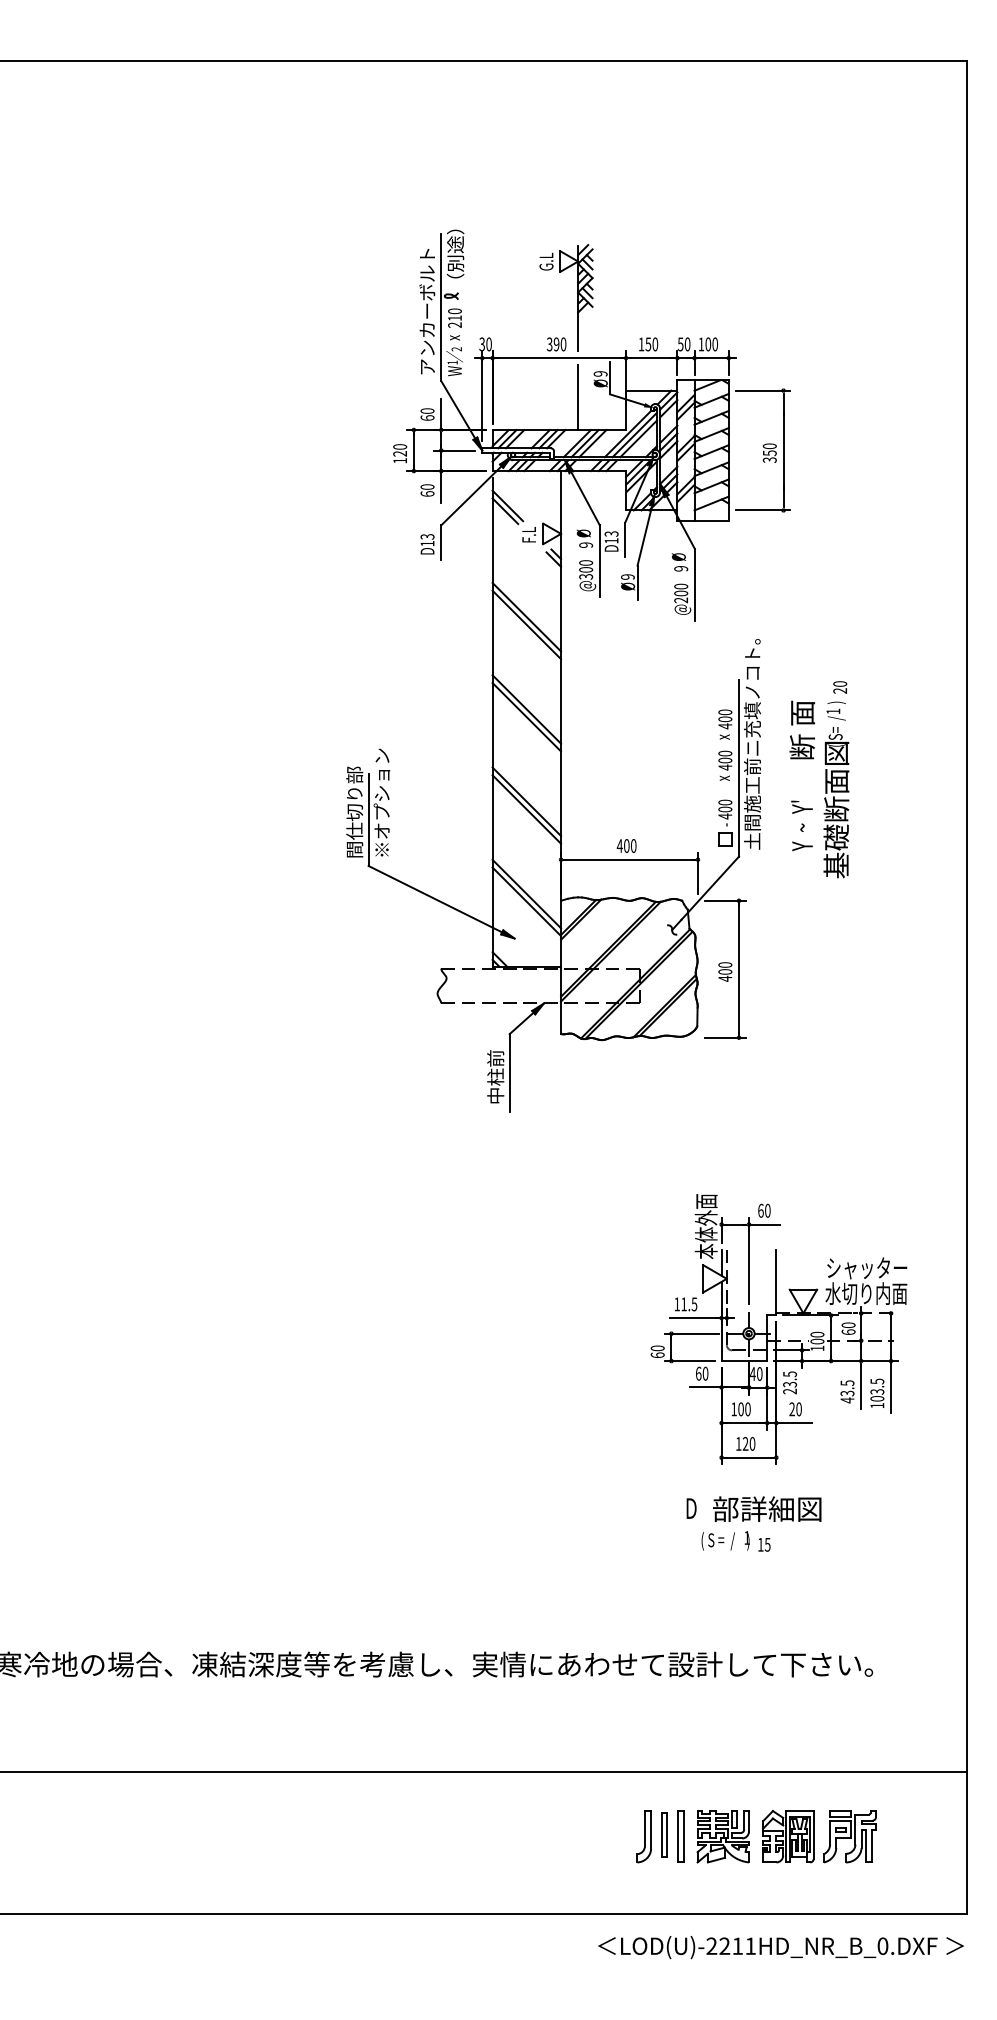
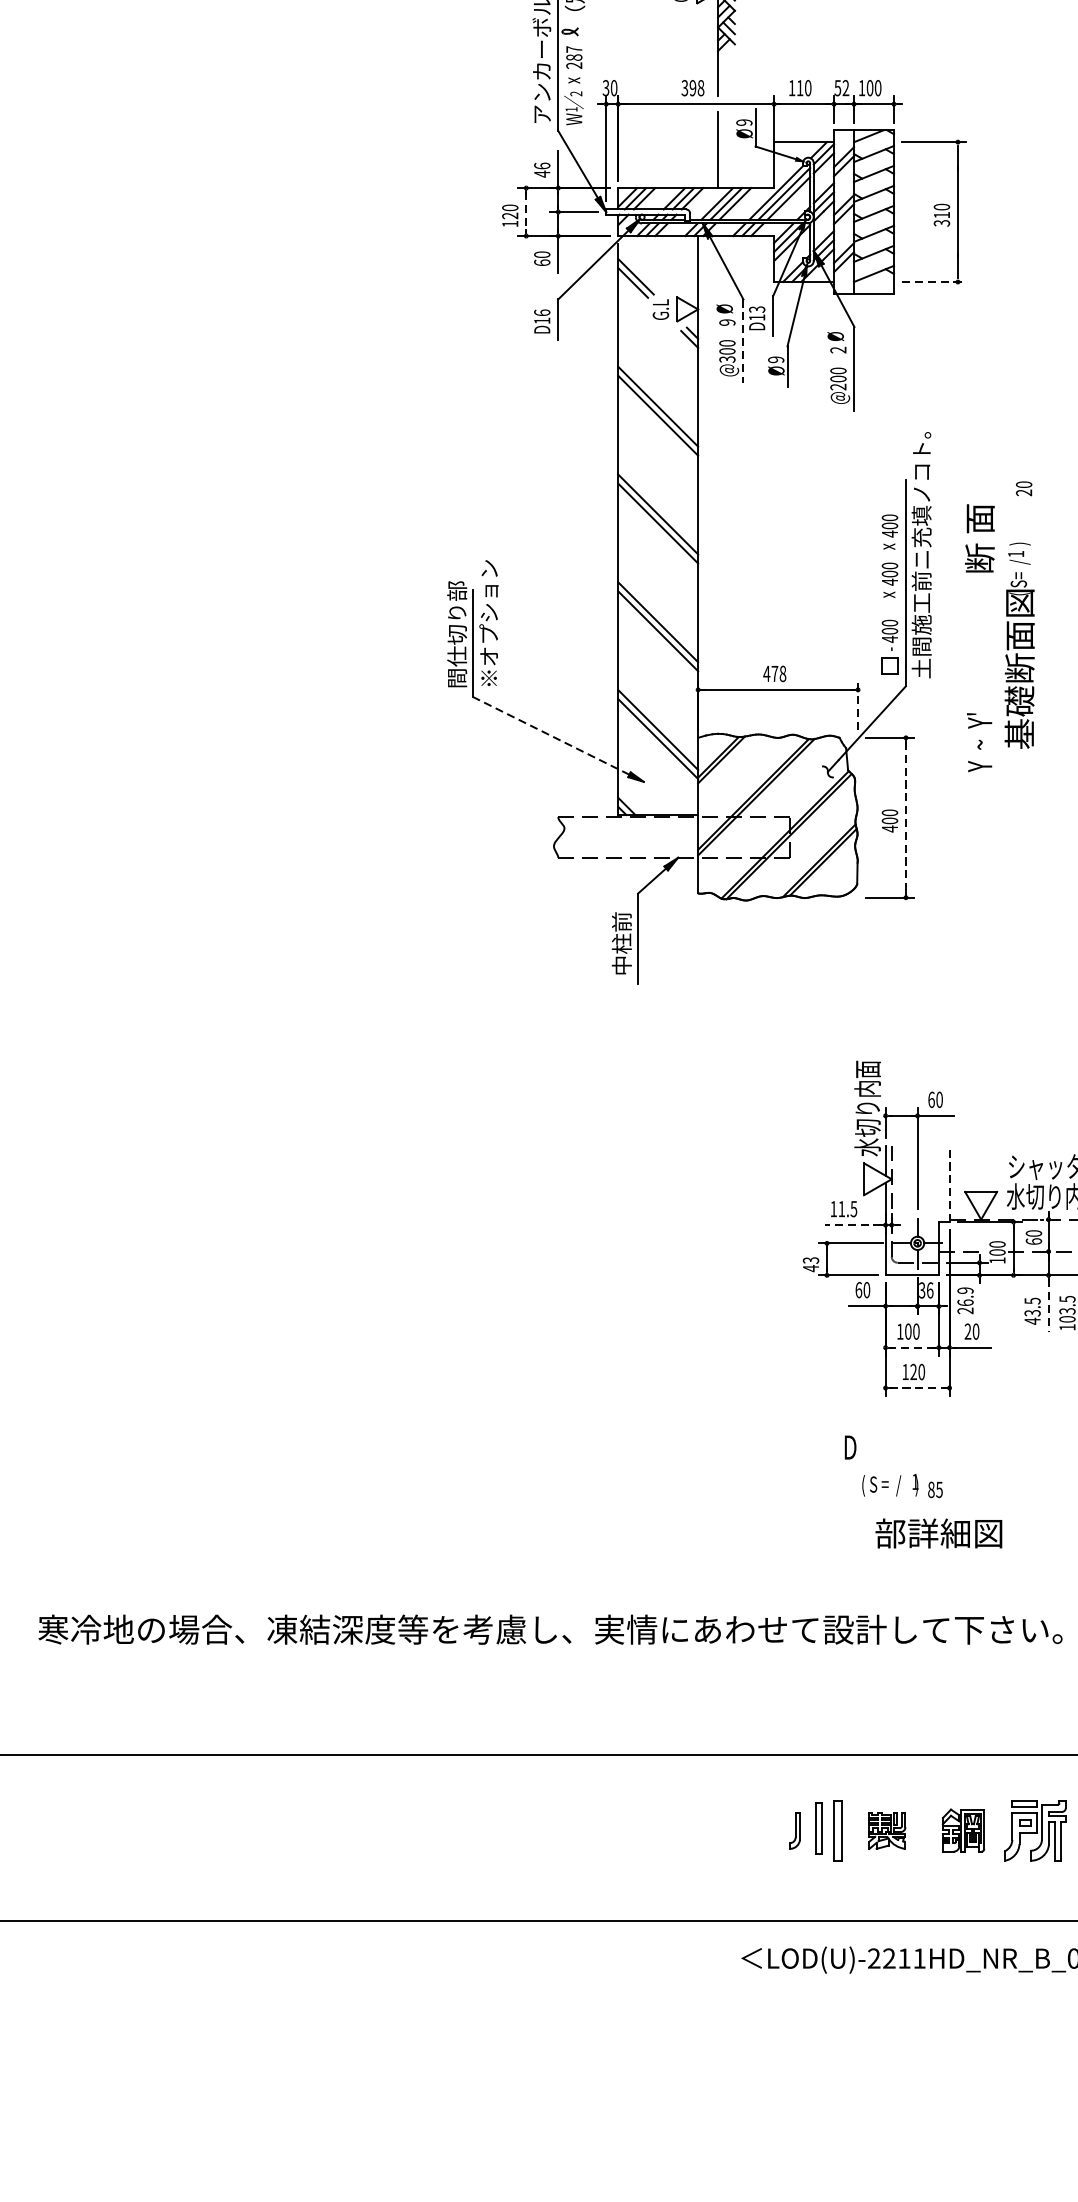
text: (454, 314) -> (573, 53), 210 -> 287
text: (563, 344) -> (700, 88), 390 -> 398
text: (648, 344) -> (800, 88), 150 -> 110
text: (687, 344) -> (845, 88), 50 -> 52
text: (427, 414) -> (542, 169), 60 -> 46
line: (413, 451) -> (525, 213), solid -> dashed
text: (769, 453) -> (941, 215), 350 -> 310
line: (763, 510) -> (934, 282), solid -> dashed
text: (529, 533) -> (661, 308), F.L -> G.L
text: (427, 536) -> (542, 312), D13 -> D16
line: (599, 561) -> (743, 341), solid -> dashed
text: (681, 568) -> (838, 349), 9 -> 2
text: (836, 789) -> (1019, 645), moved
text: (801, 825) -> (978, 742), moved
text: (630, 845) -> (779, 673), 400 -> 478
line: (697, 873) -> (857, 705), solid -> dashed
line: (435, 899) -> (551, 736), solid -> dashed
line: (739, 969) -> (906, 818), solid -> dashed
text: (705, 1218) -> (866, 1108), 本体外面 -> 水切り内面
line: (776, 1282) -> (949, 1183), solid -> dashed
line: (693, 1318) -> (852, 1225), solid -> dashed
text: (657, 1351) -> (810, 1264), 60 -> 43
text: (756, 1374) -> (926, 1290), 40 -> 36
text: (789, 1379) -> (964, 1296), 23.5 -> 26.9
line: (861, 1387) -> (1048, 1306), solid -> dashed
line: (743, 1423) -> (911, 1348), solid -> dashed
line: (748, 1457) -> (917, 1387), solid -> dashed
text: (767, 1508) -> (939, 1532), moved
text: (760, 1544) -> (931, 1489), 15 -> 85
part: (643, 1836) -> (794, 1830), size x0.6
part: (722, 1836) -> (886, 1830), size x0.6
part: (788, 1836) -> (963, 1830), size x0.7

